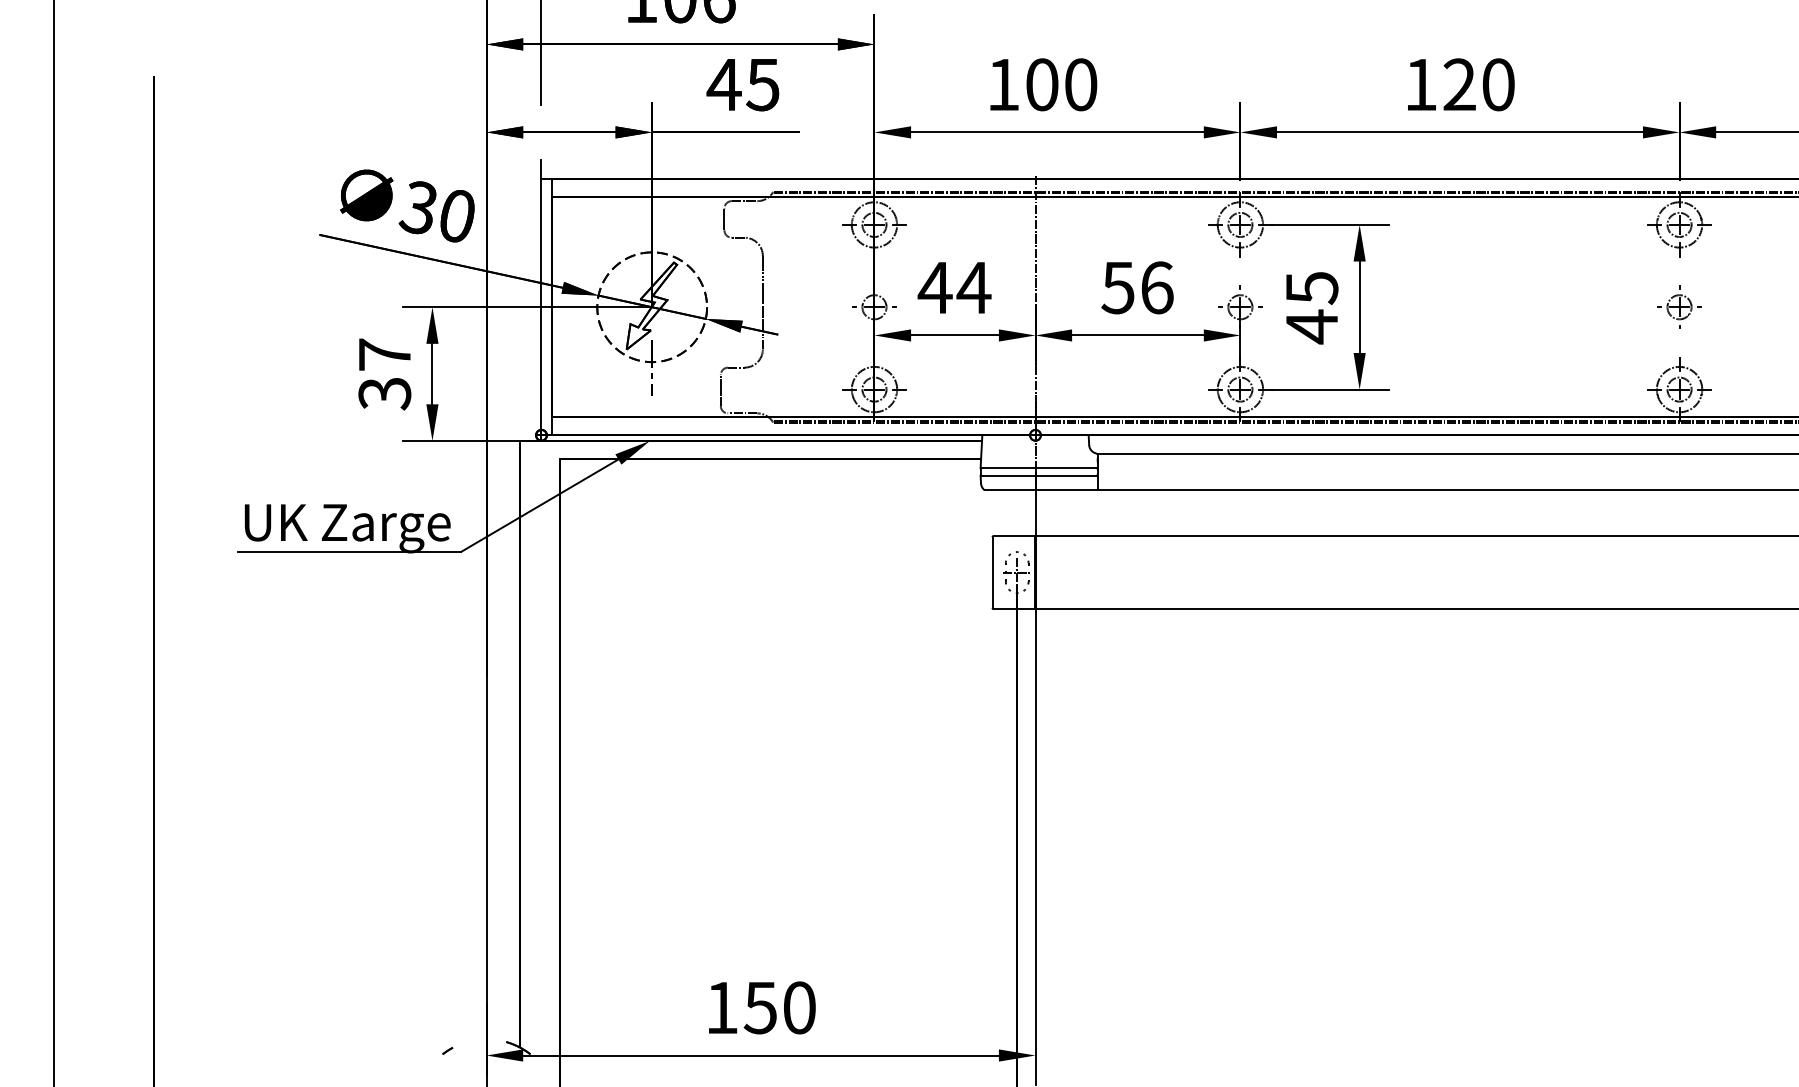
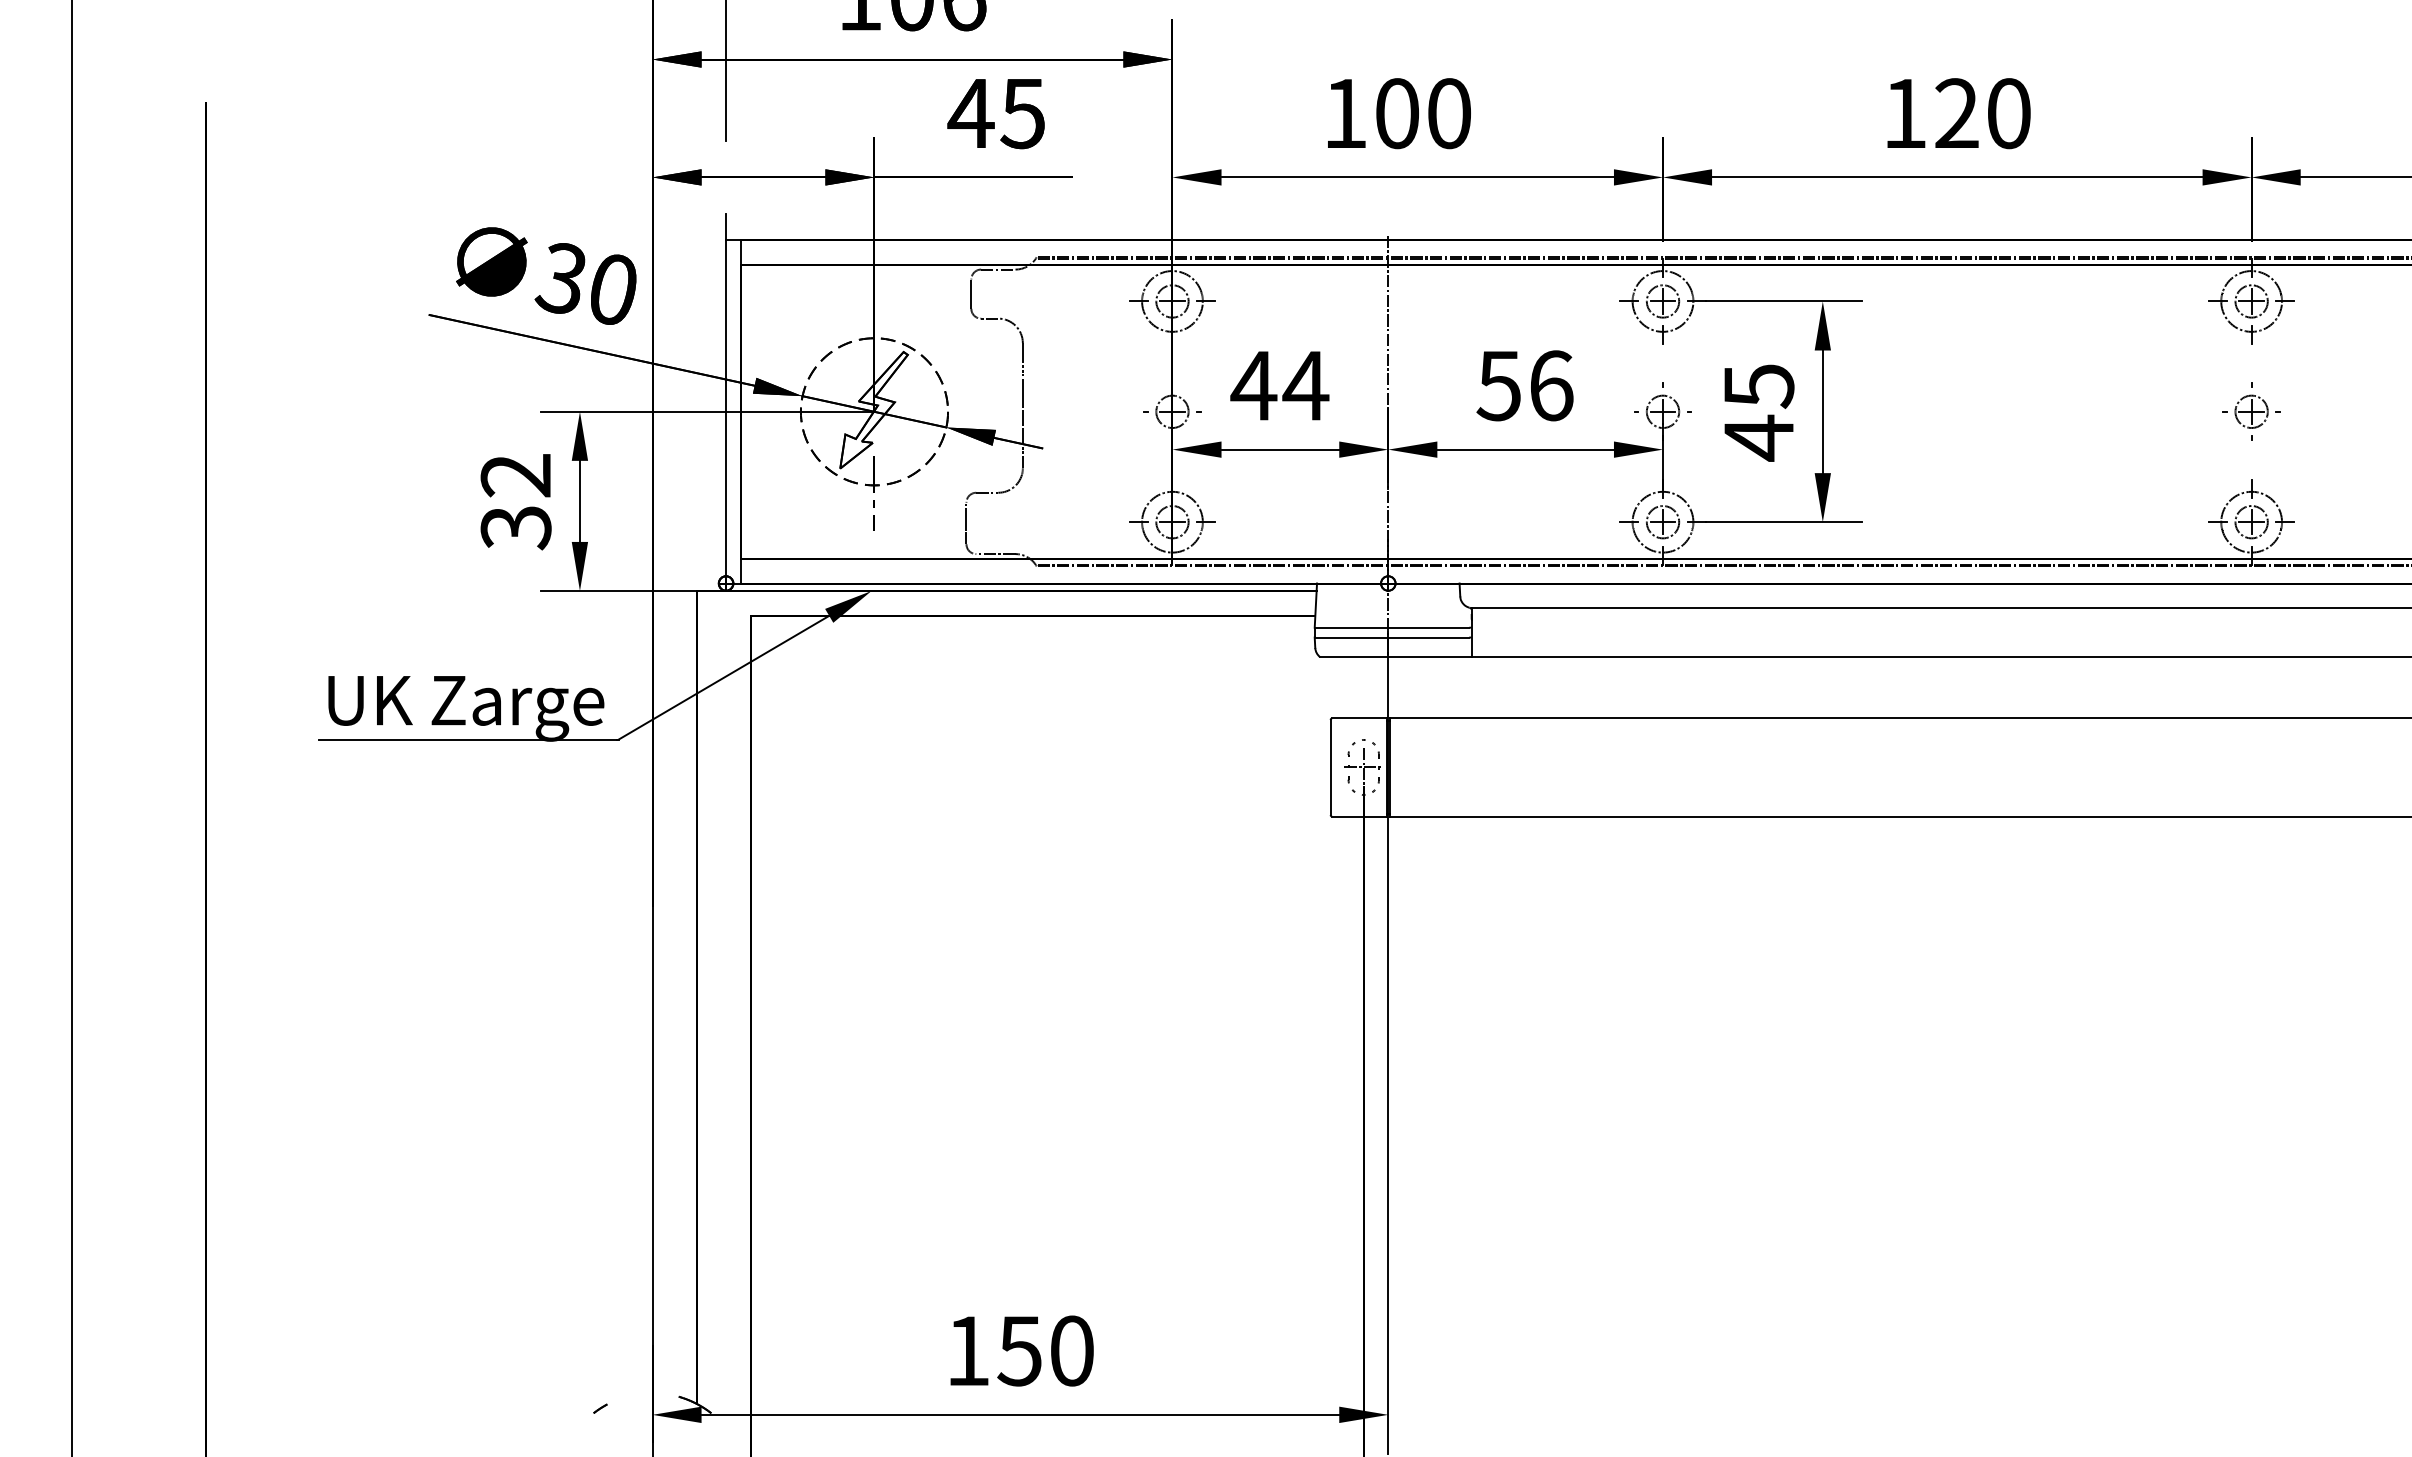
text: (384, 354) -> (515, 475), 37 -> 32

